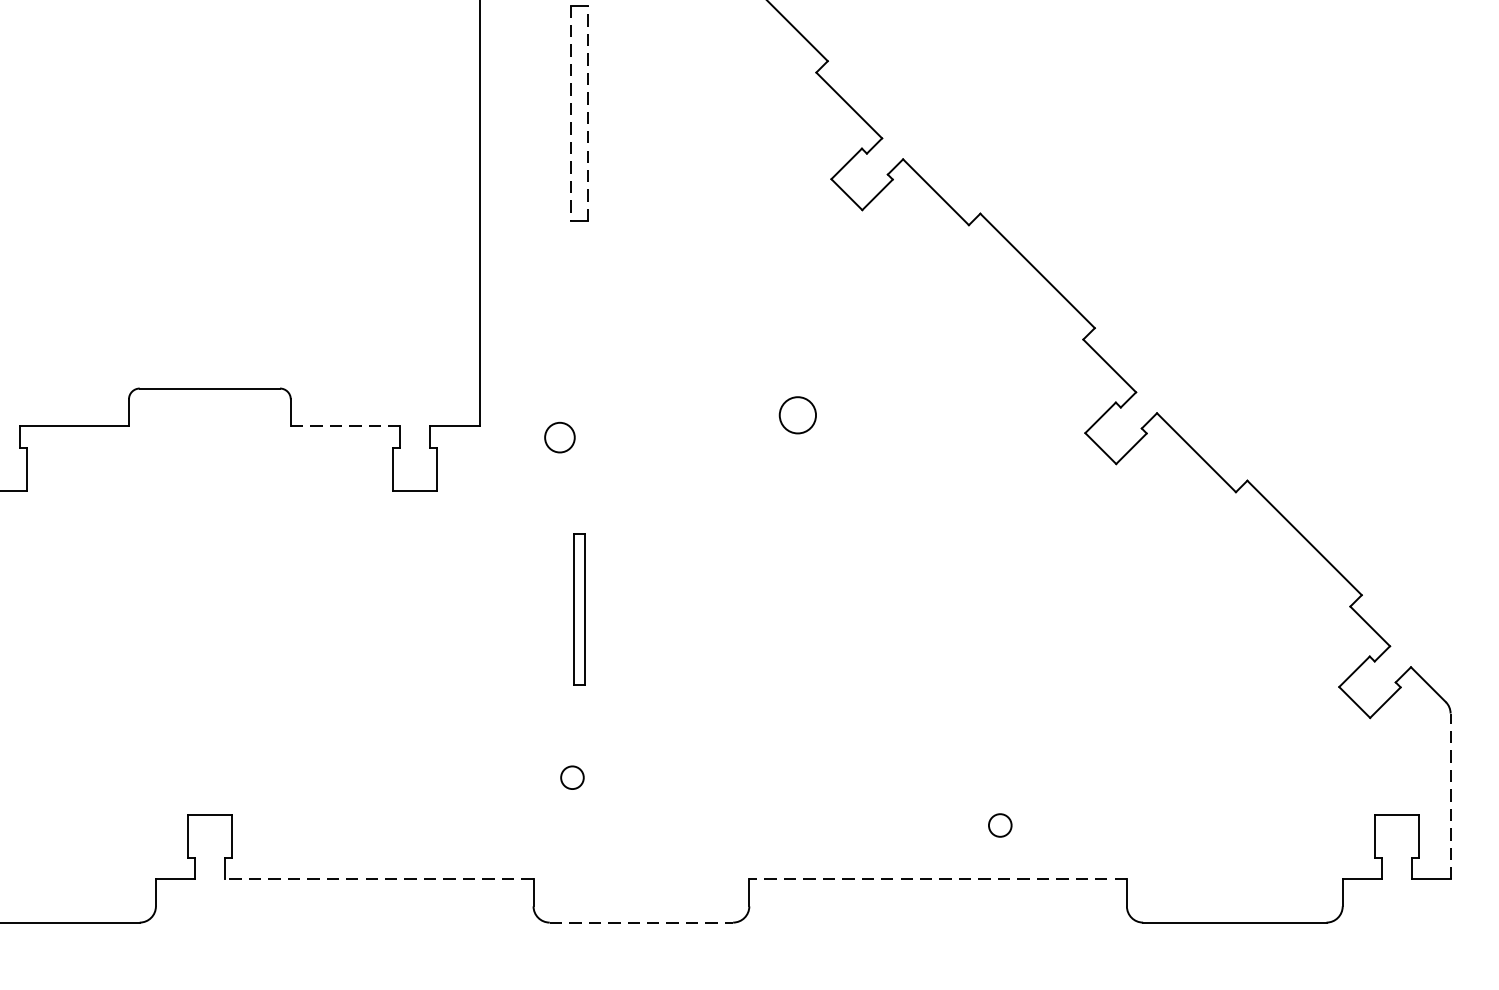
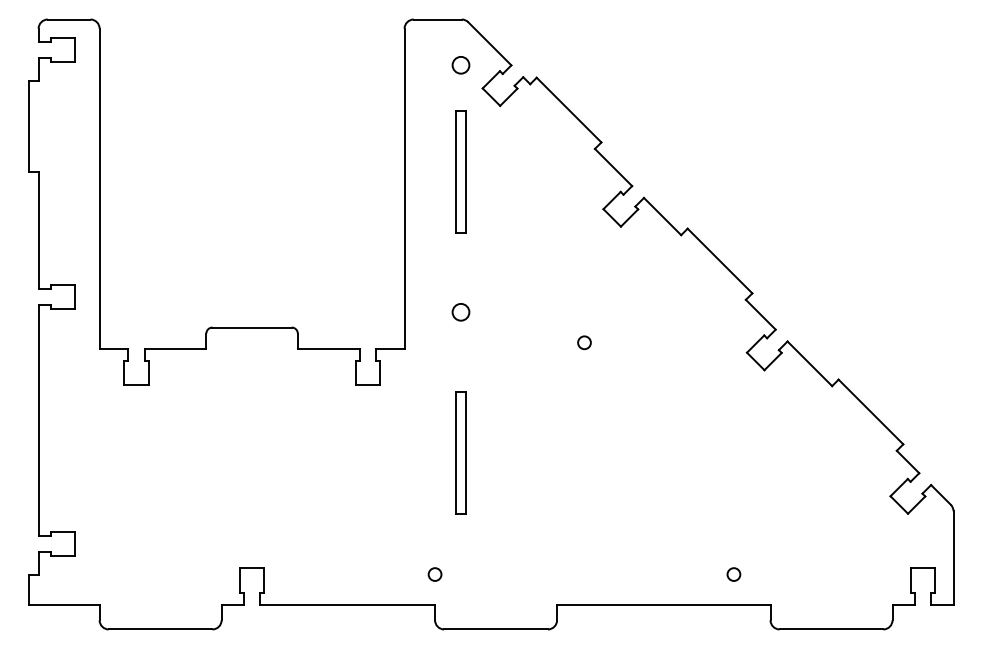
line: (571, 114) -> (456, 172), dashed -> solid
line: (587, 114) -> (465, 172), dashed -> solid
circle: (797, 415) -> (584, 342), size x0.62
line: (345, 425) -> (328, 348), dashed -> solid
circle: (559, 438) -> (460, 312), moved
part: (578, 609) -> (460, 452), size x1.43
circle: (571, 777) -> (434, 574), moved
line: (1450, 797) -> (953, 558), dashed -> solid
circle: (999, 825) -> (733, 574), moved
line: (378, 880) -> (347, 605), dashed -> solid
line: (937, 880) -> (663, 605), dashed -> solid
line: (642, 922) -> (496, 629), dashed -> solid

